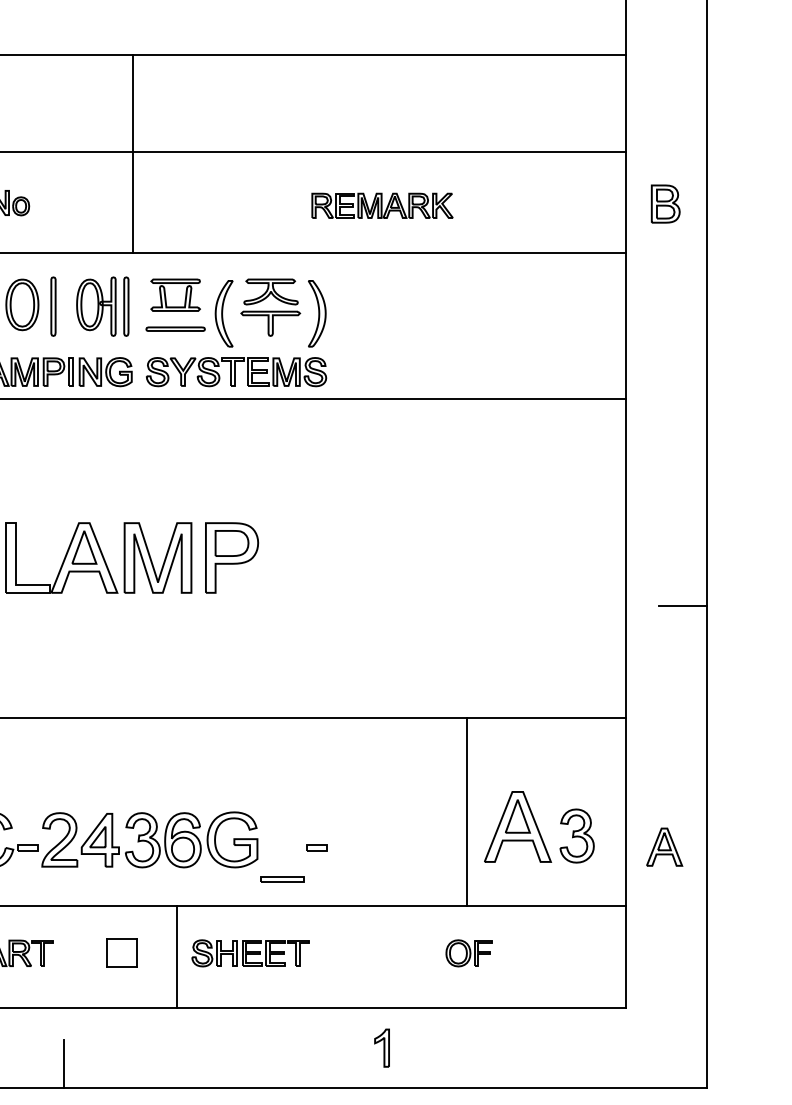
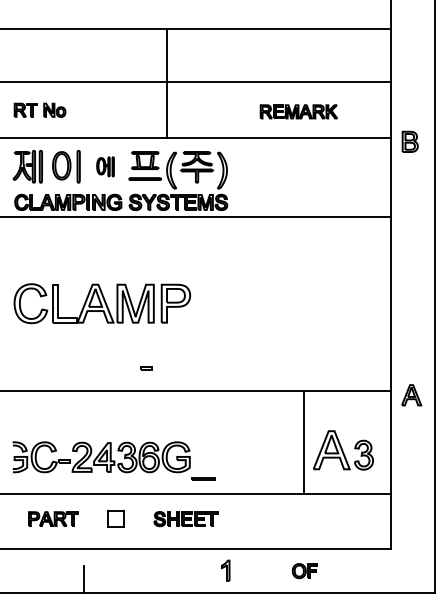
line: (133, 153) -> (167, 83), moved
part: (664, 203) -> (409, 141), moved
part: (381, 205) -> (298, 111), moved
part: (102, 306) -> (105, 166), size x0.6
line: (682, 605) -> (421, 329), removed
part: (317, 847) -> (146, 368), moved
part: (664, 847) -> (411, 395), moved
part: (467, 954) -> (304, 571), moved
line: (176, 955) -> (145, 520), removed
part: (381, 1047) -> (225, 570), moved

